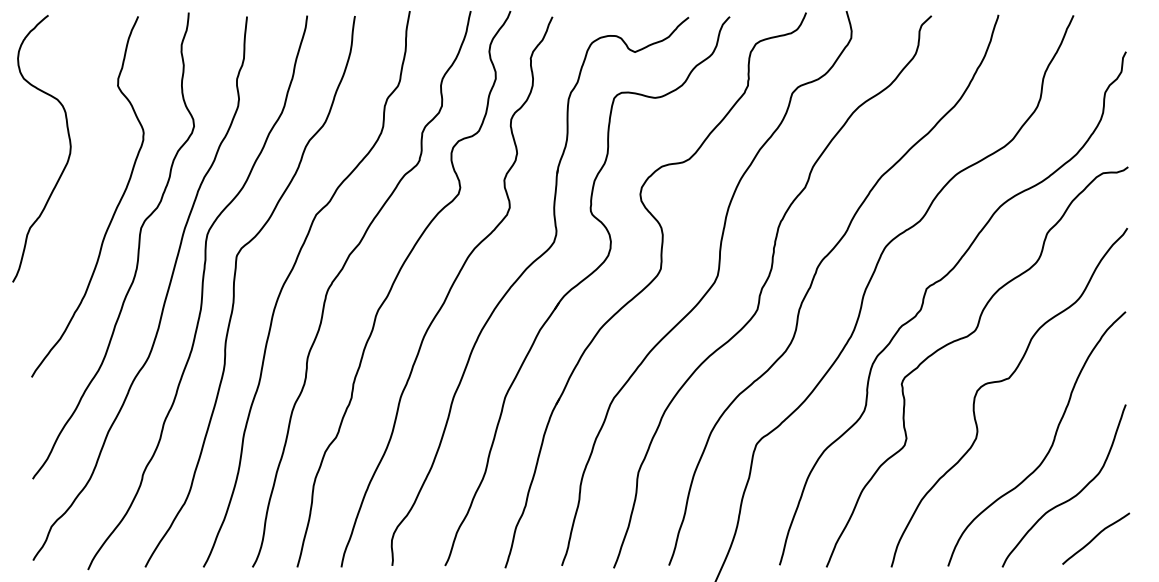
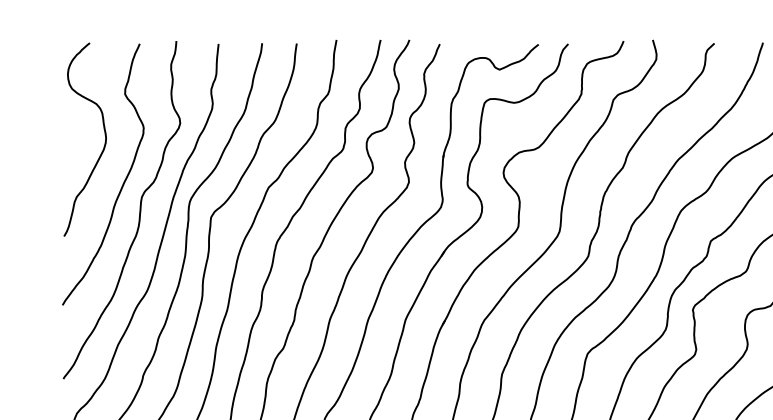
curve: (67, 158) -> (103, 146), moved

